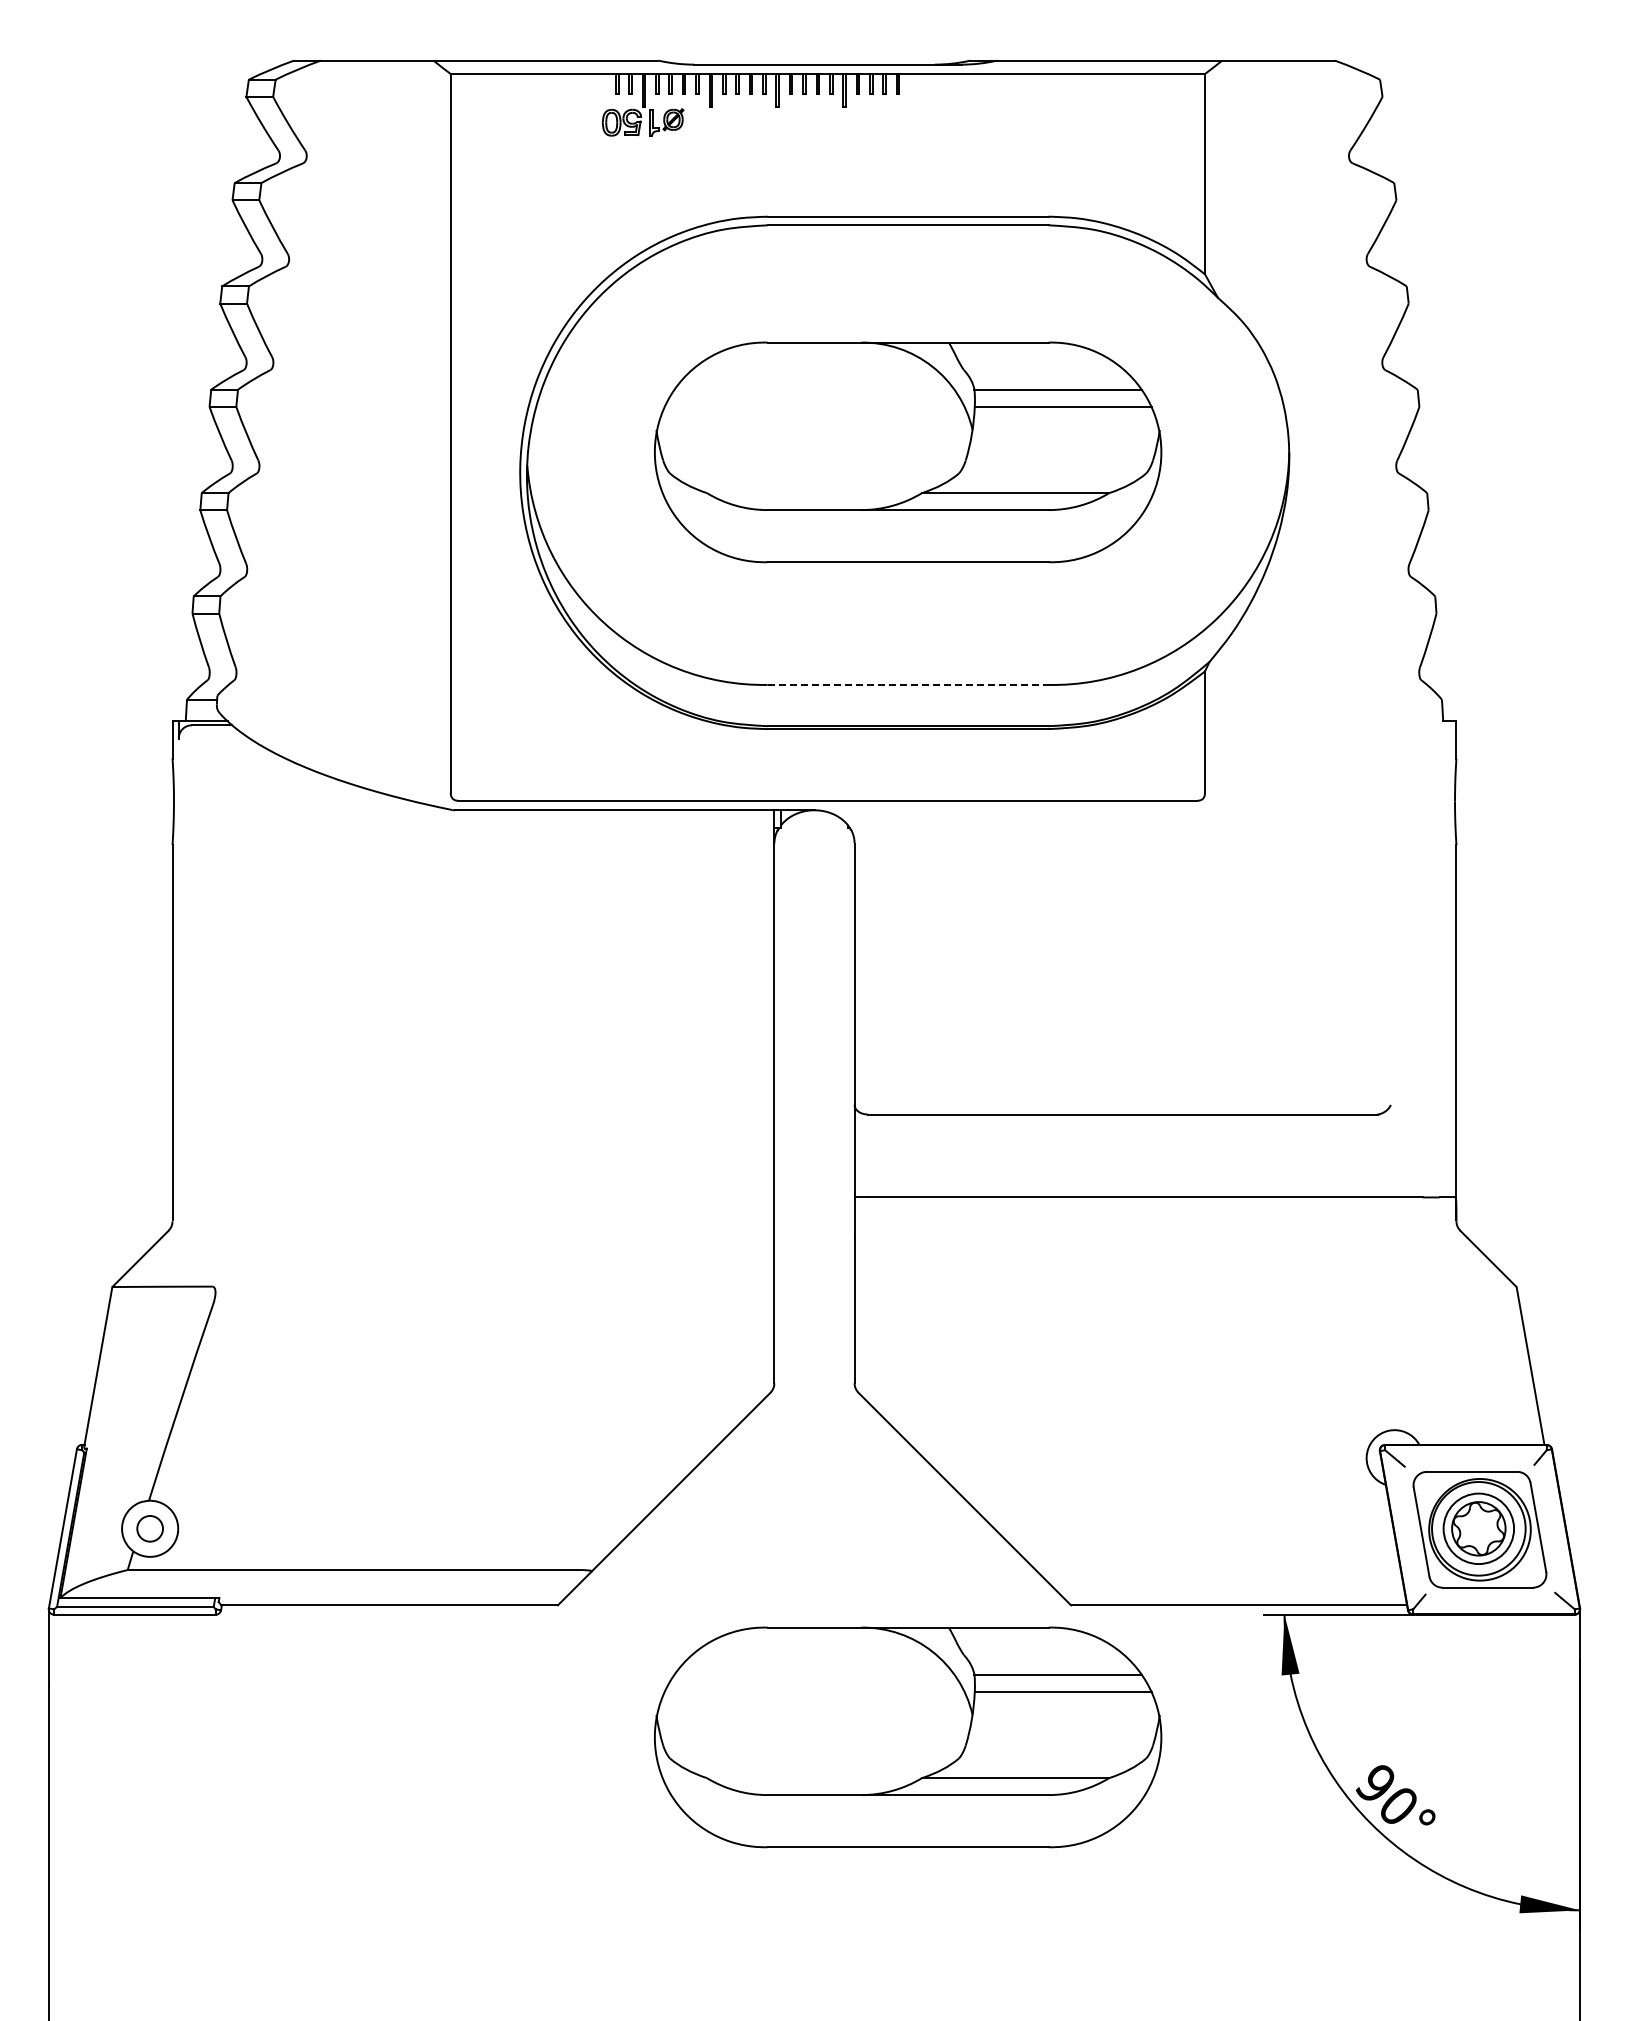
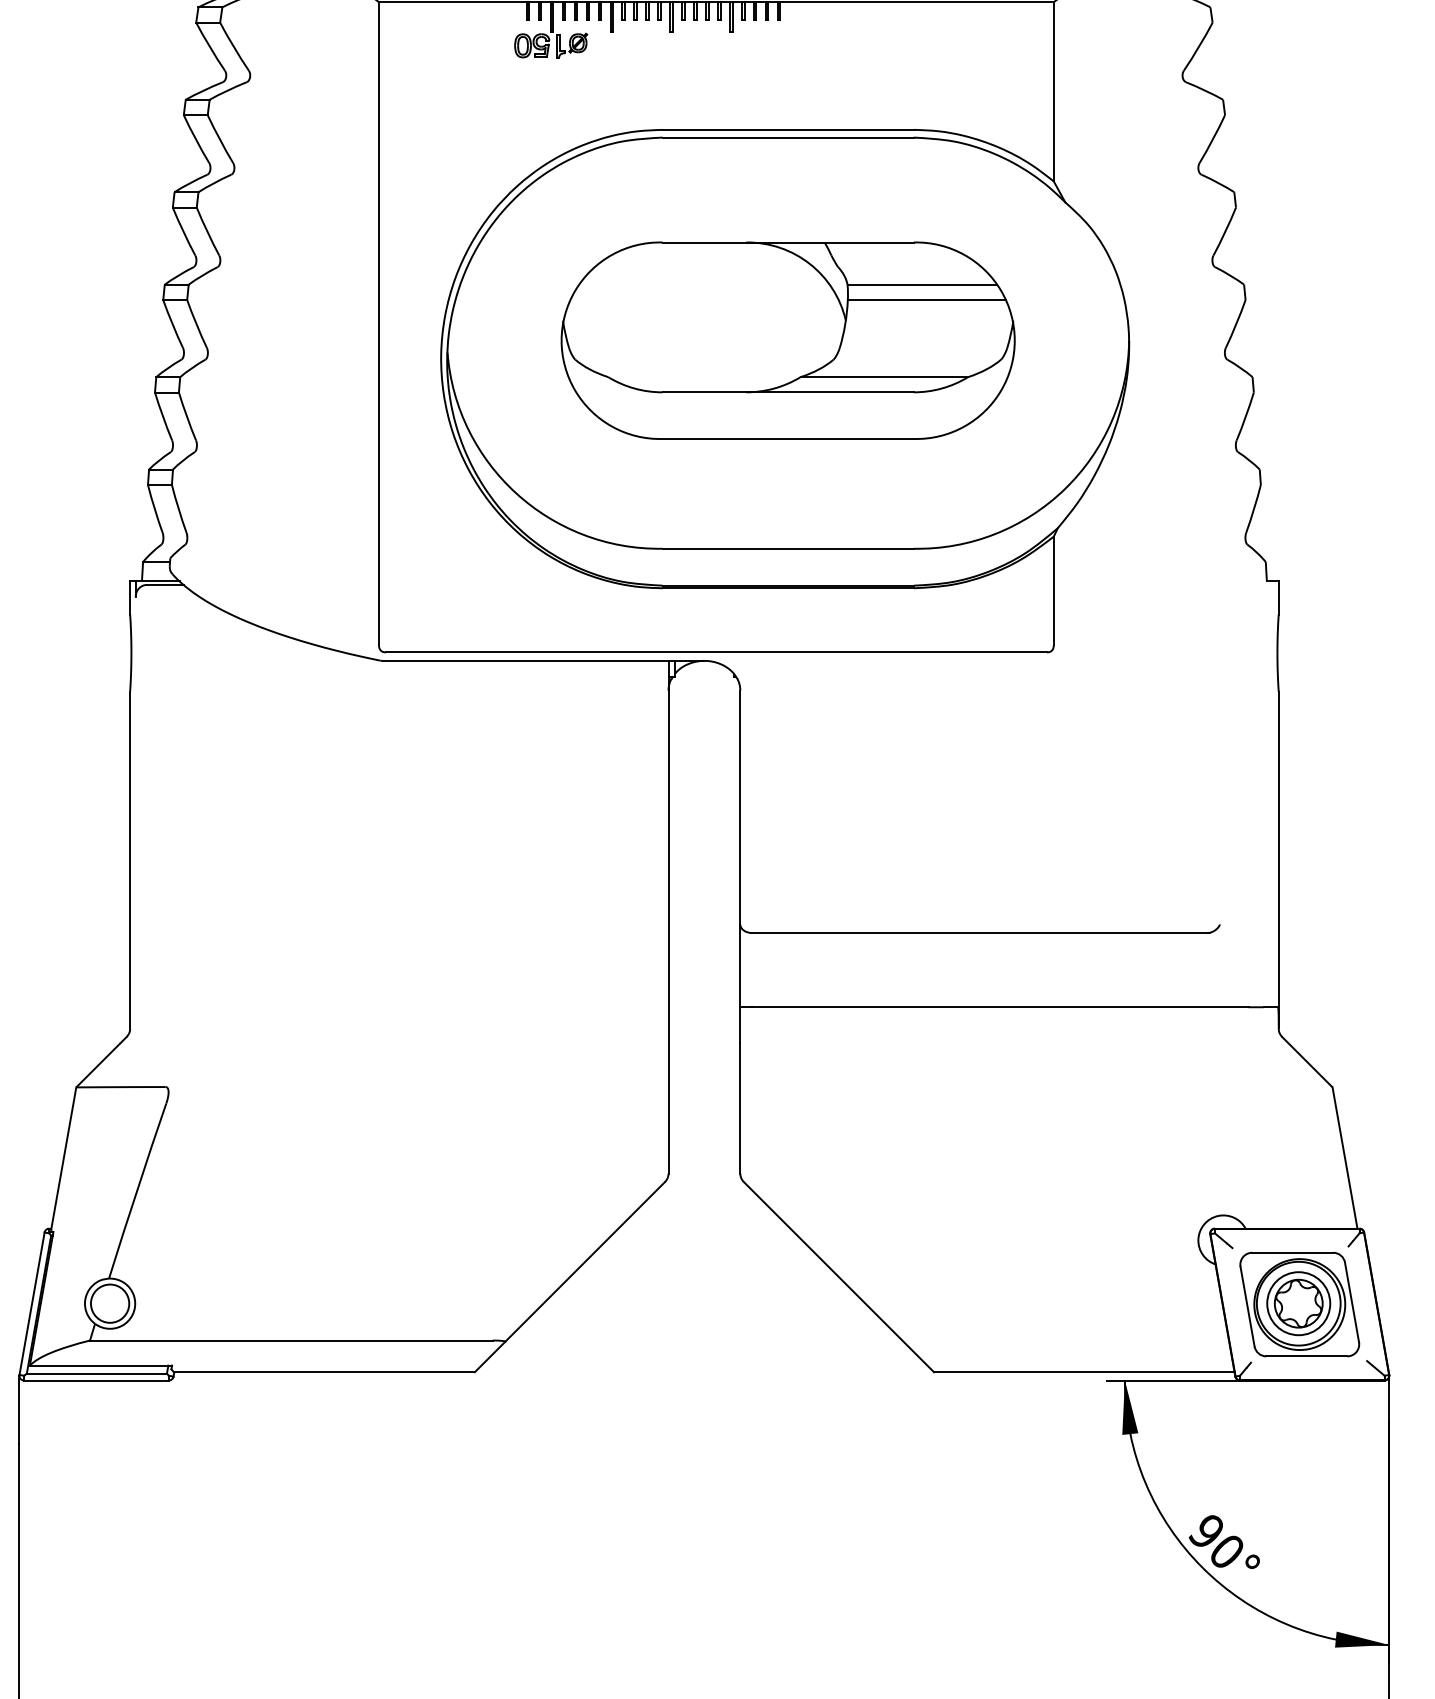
line: (908, 684) -> (788, 548), dashed -> solid
circle: (149, 1528) -> (109, 1303), size x1.67
part: (908, 1737) -> (788, 1490), removed

